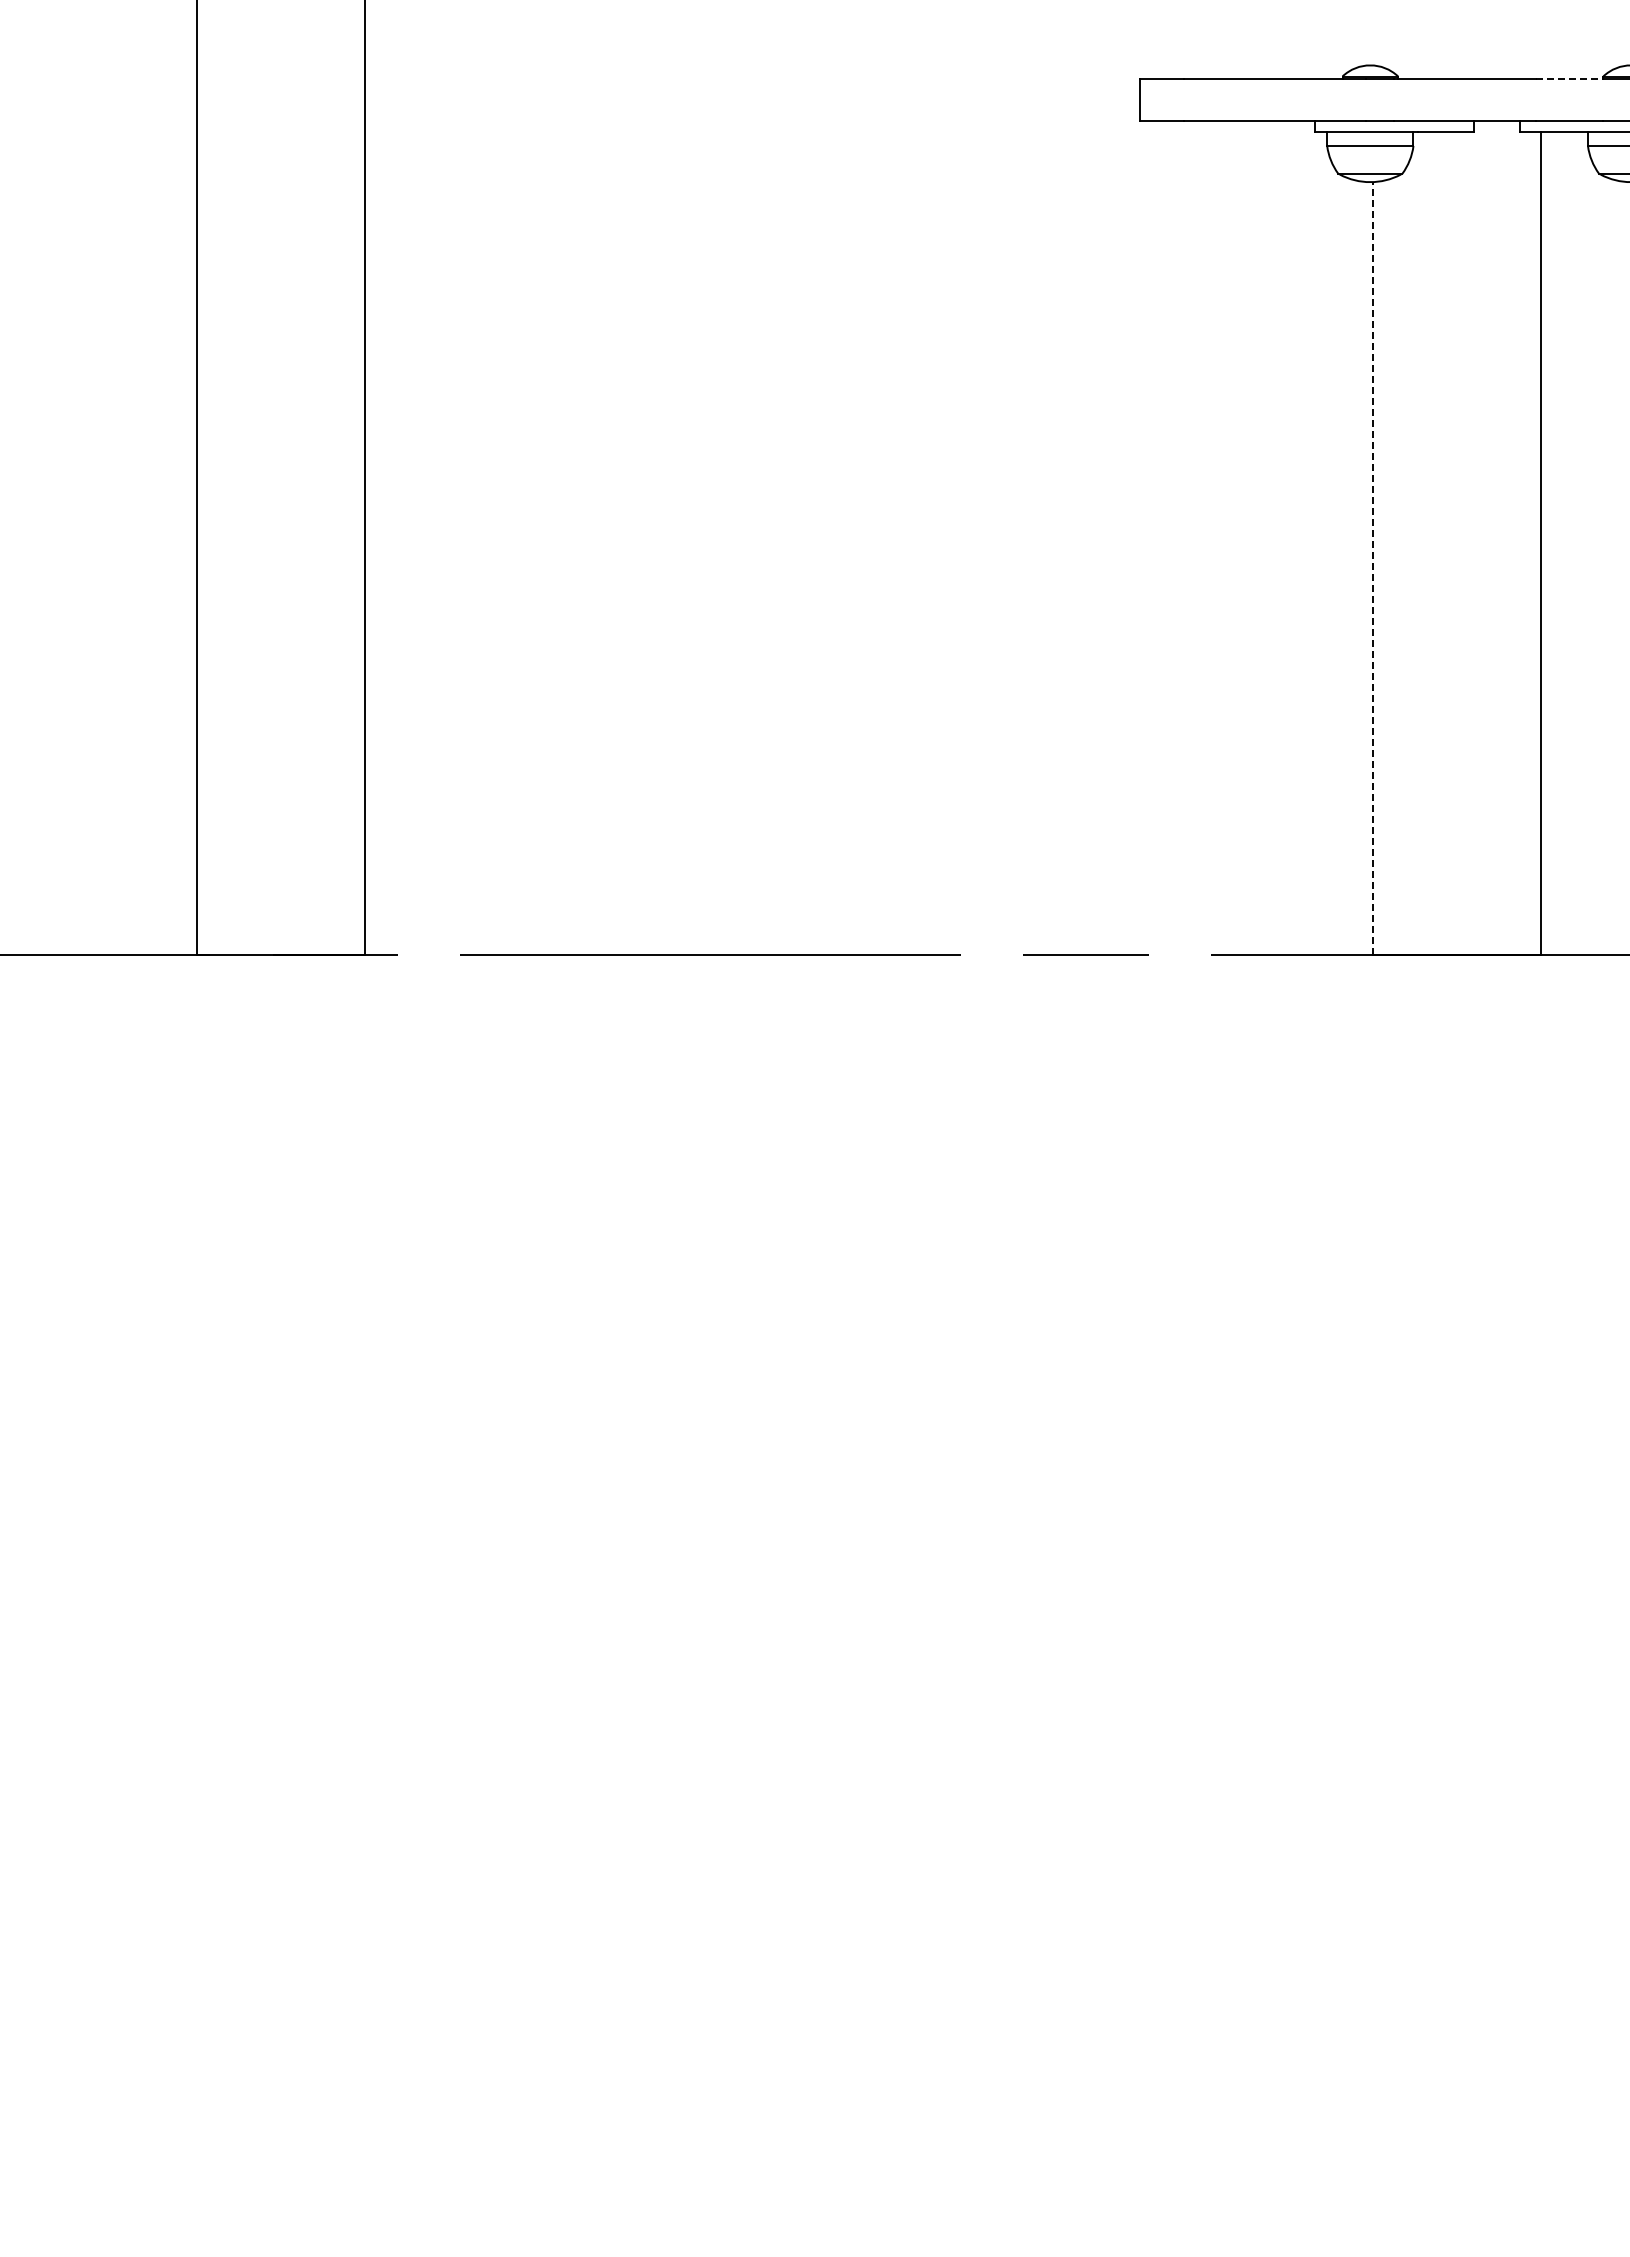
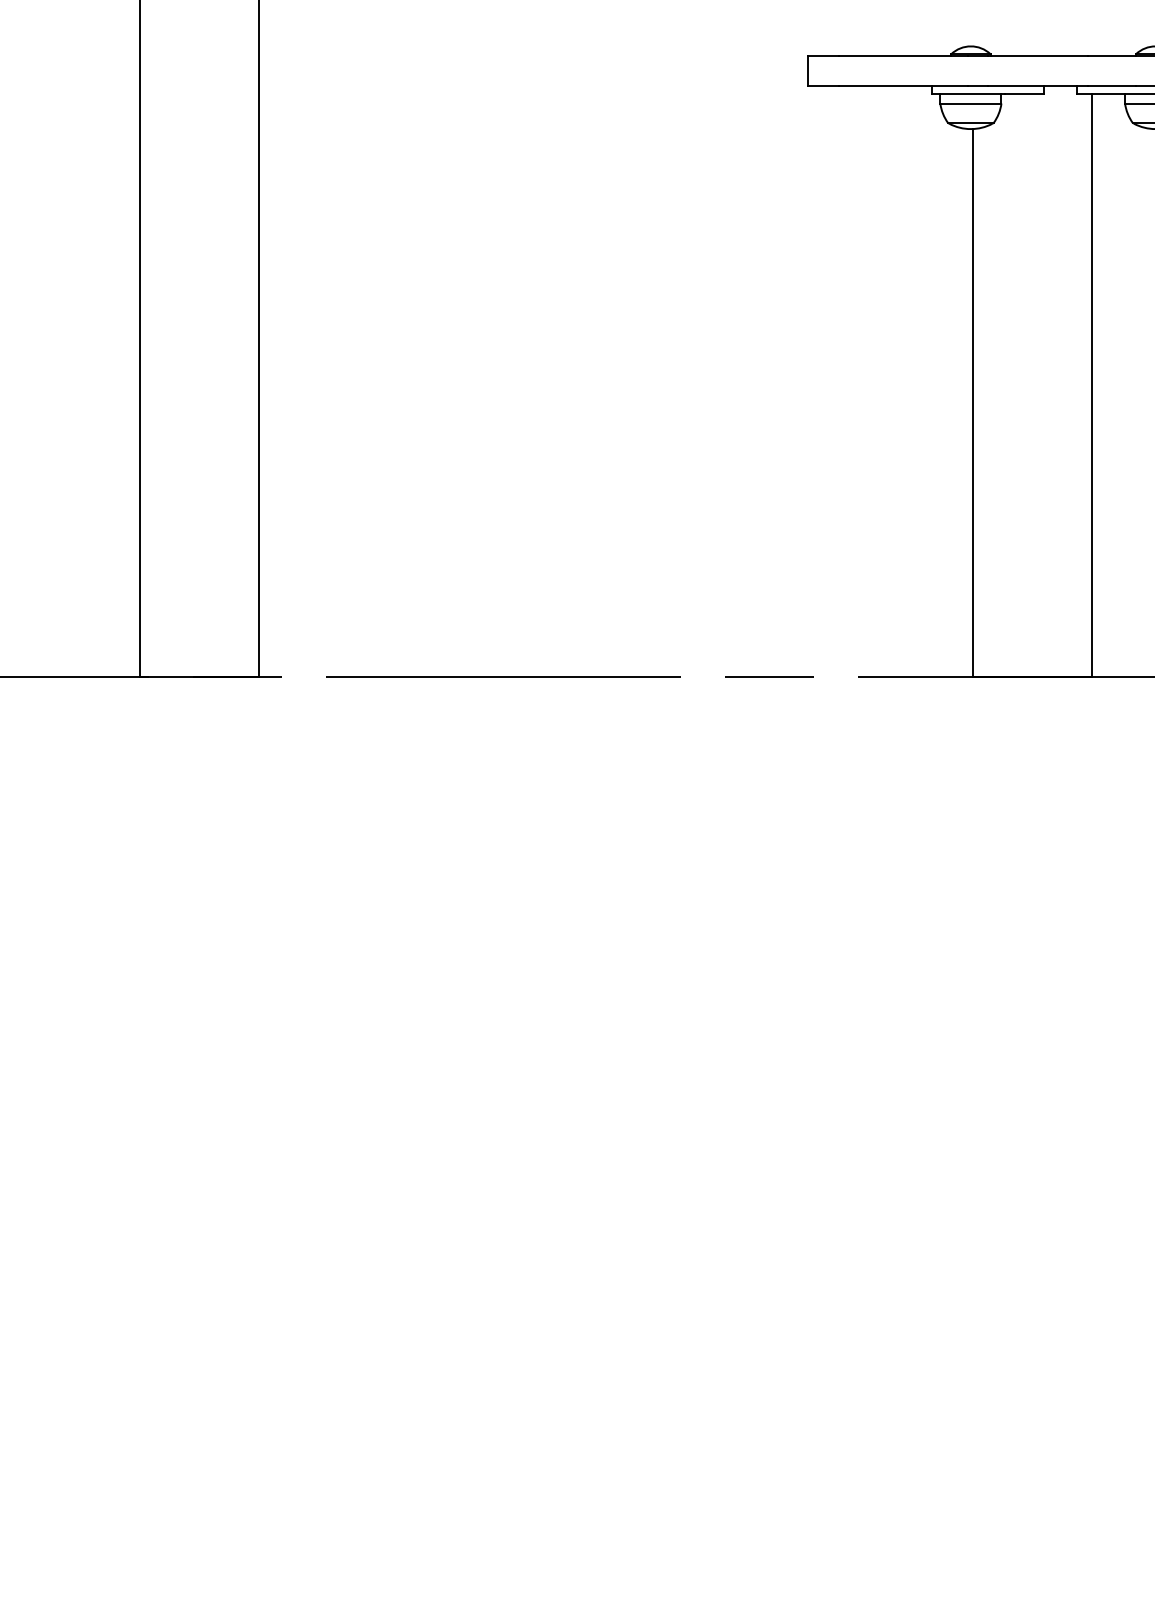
line: (1570, 79) -> (1112, 56), dashed -> solid
line: (1373, 568) -> (973, 402), dashed -> solid

